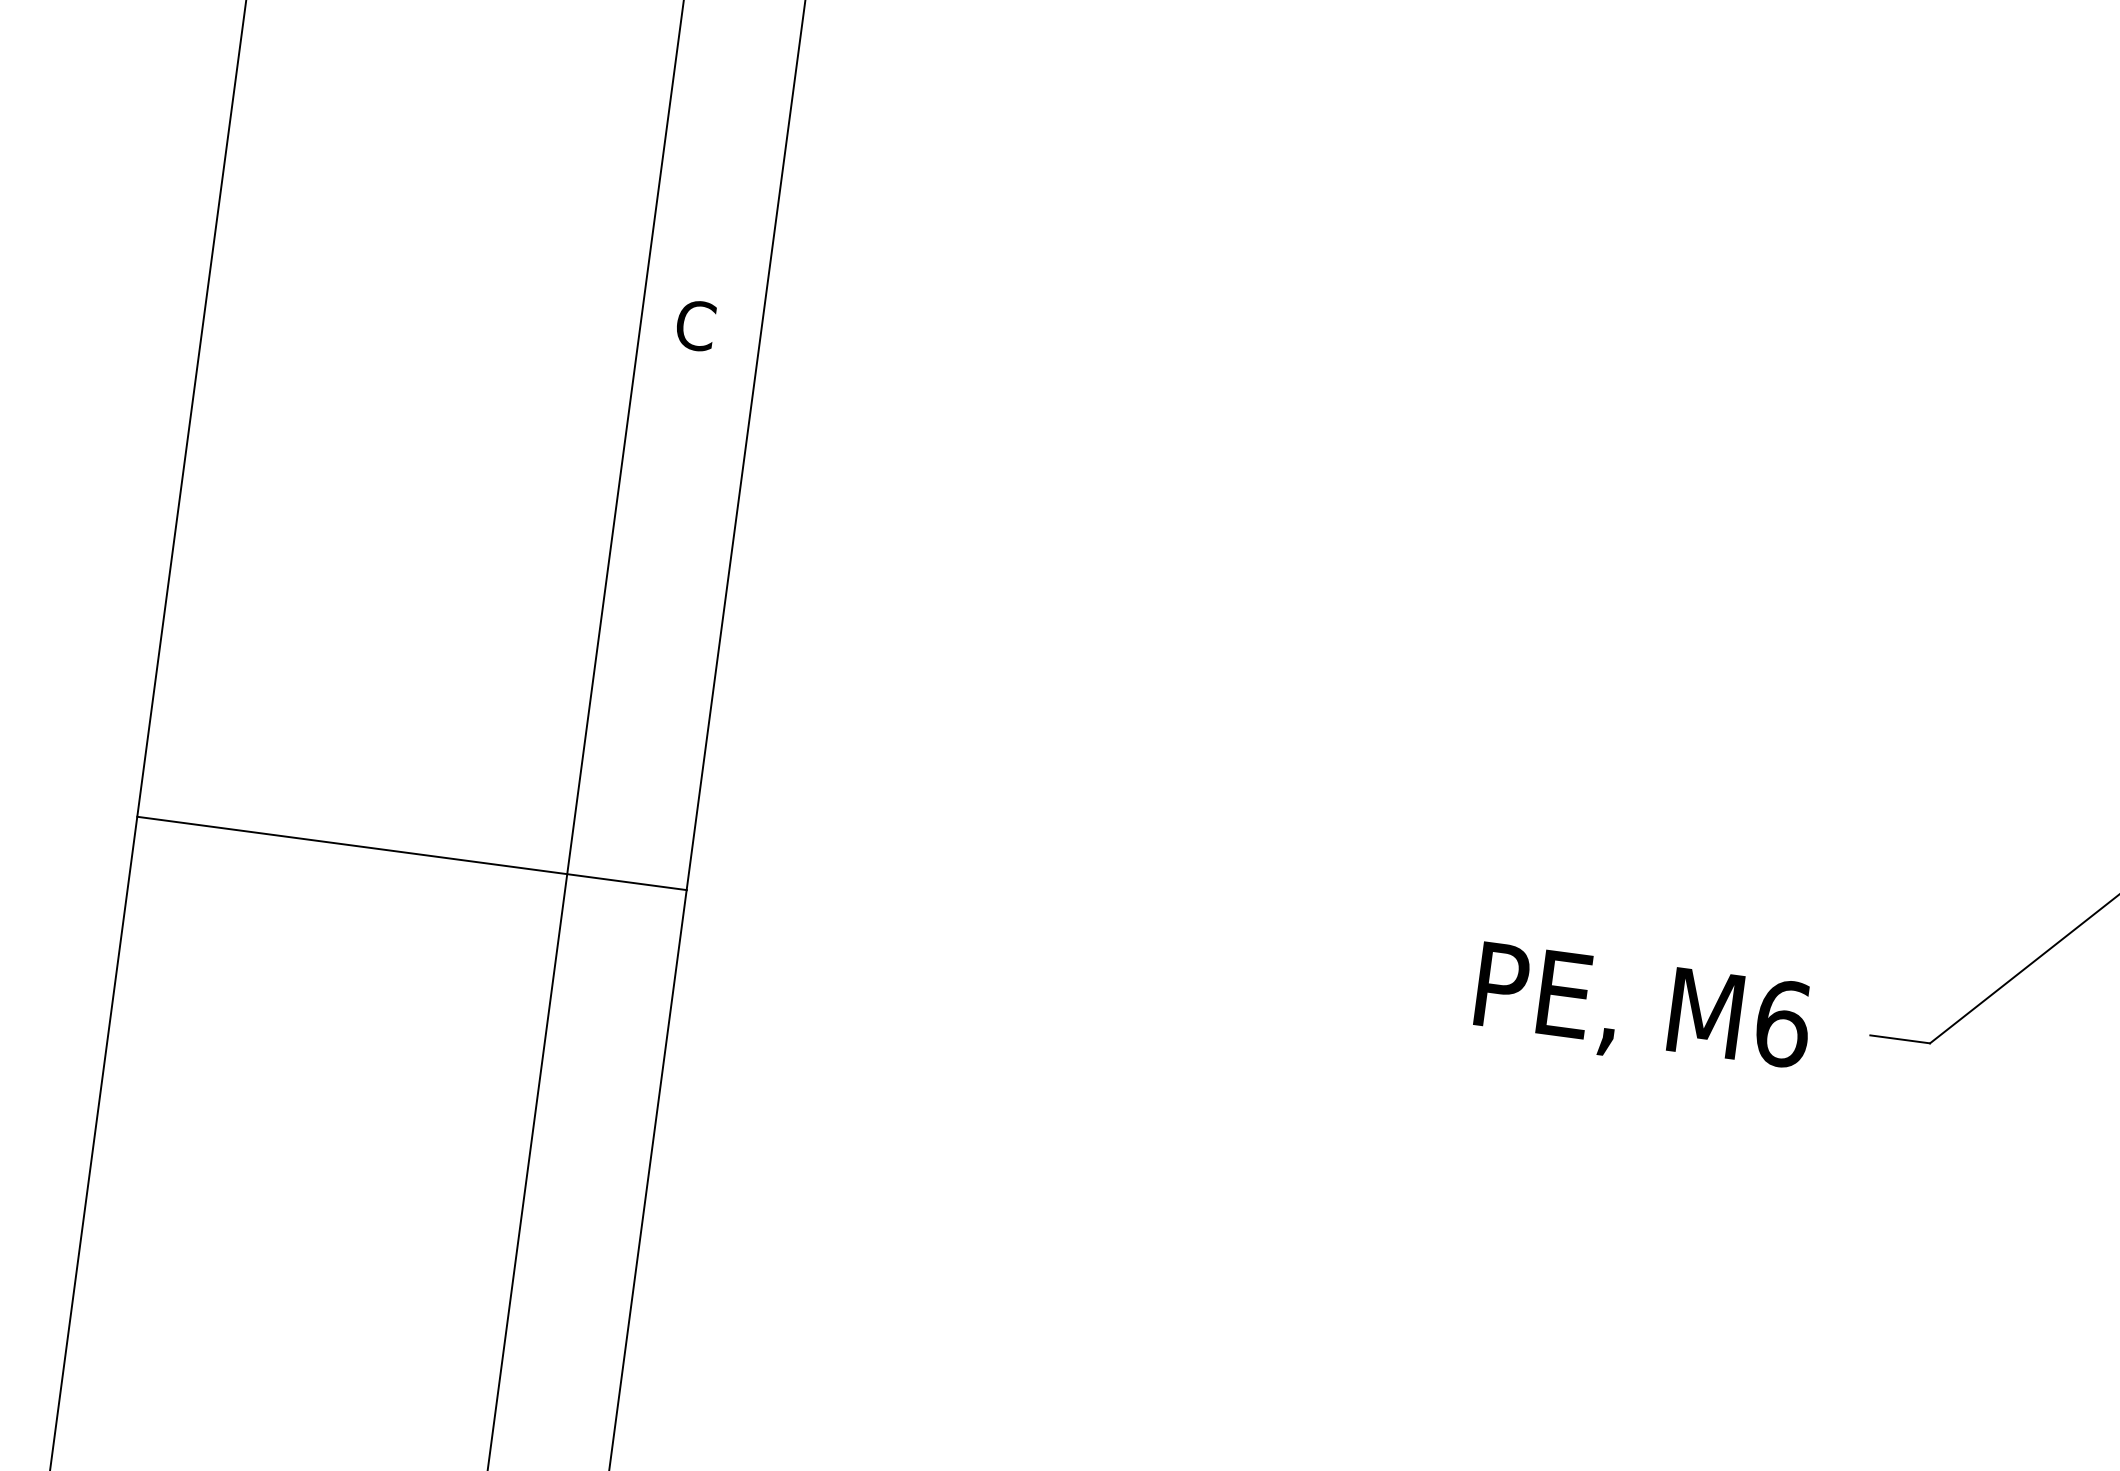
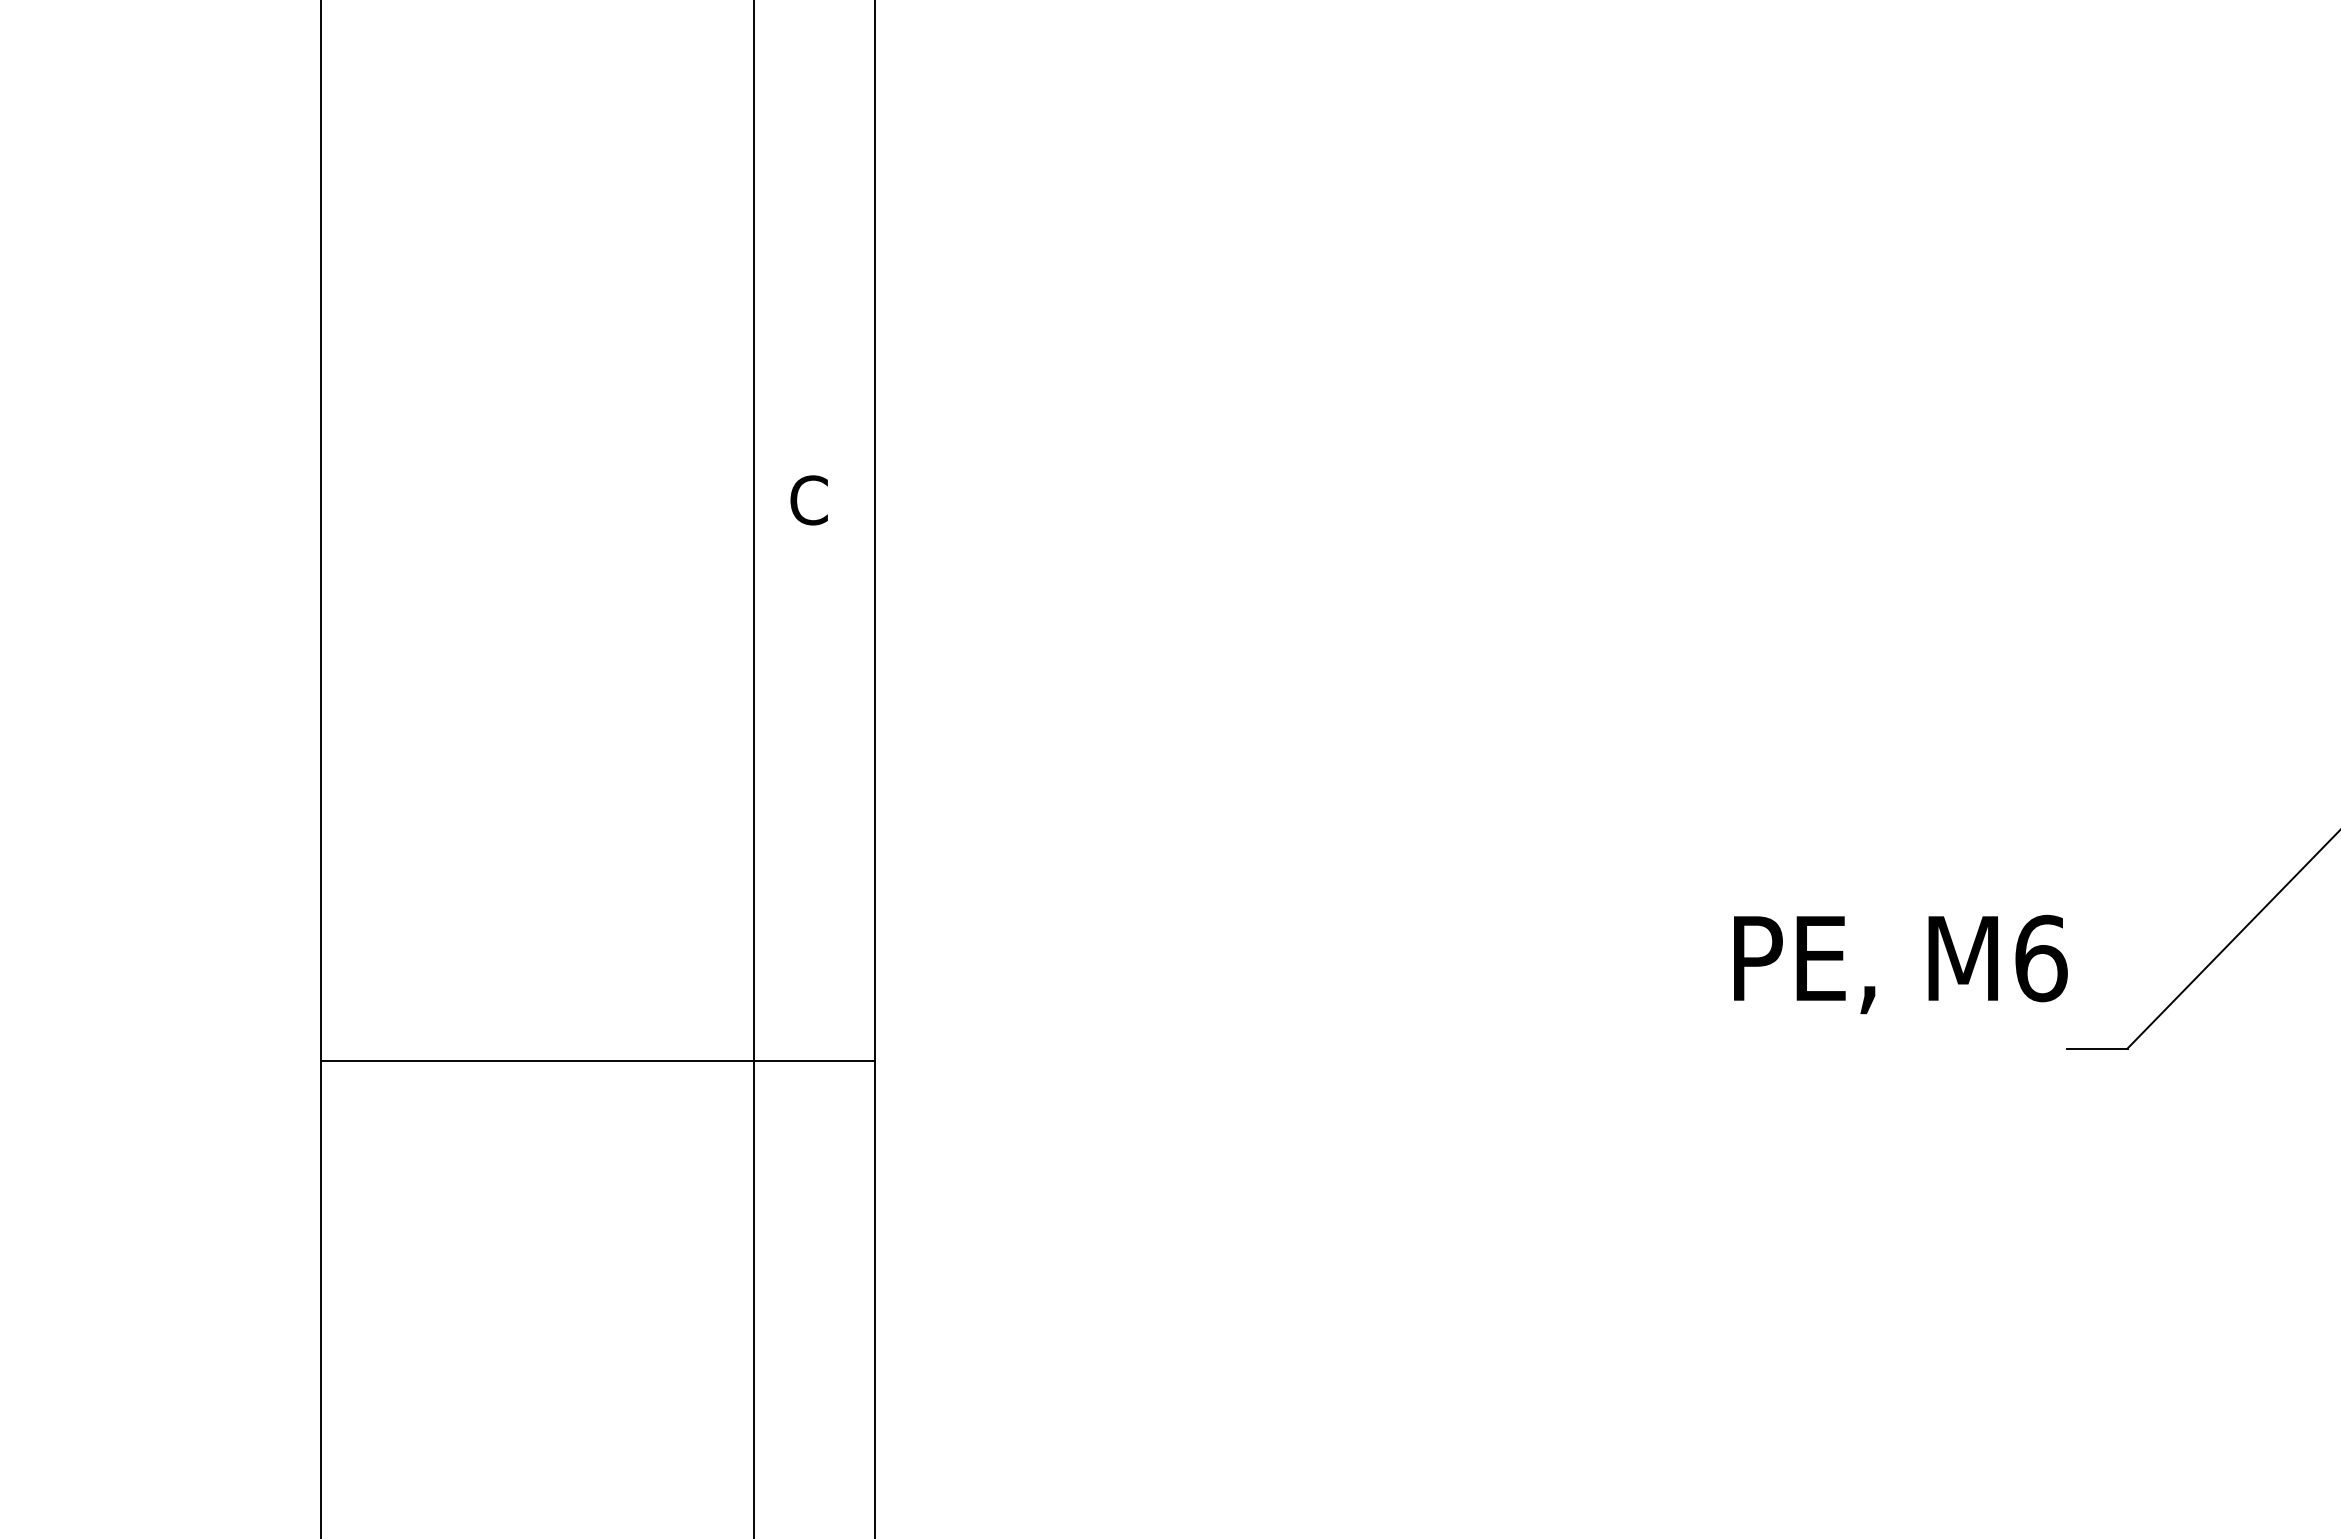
text: (1642, 1011) -> (1900, 964), moved

